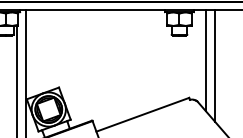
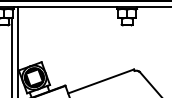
line: (205, 59) -> (145, 42), removed
line: (215, 65) -> (152, 46), removed

